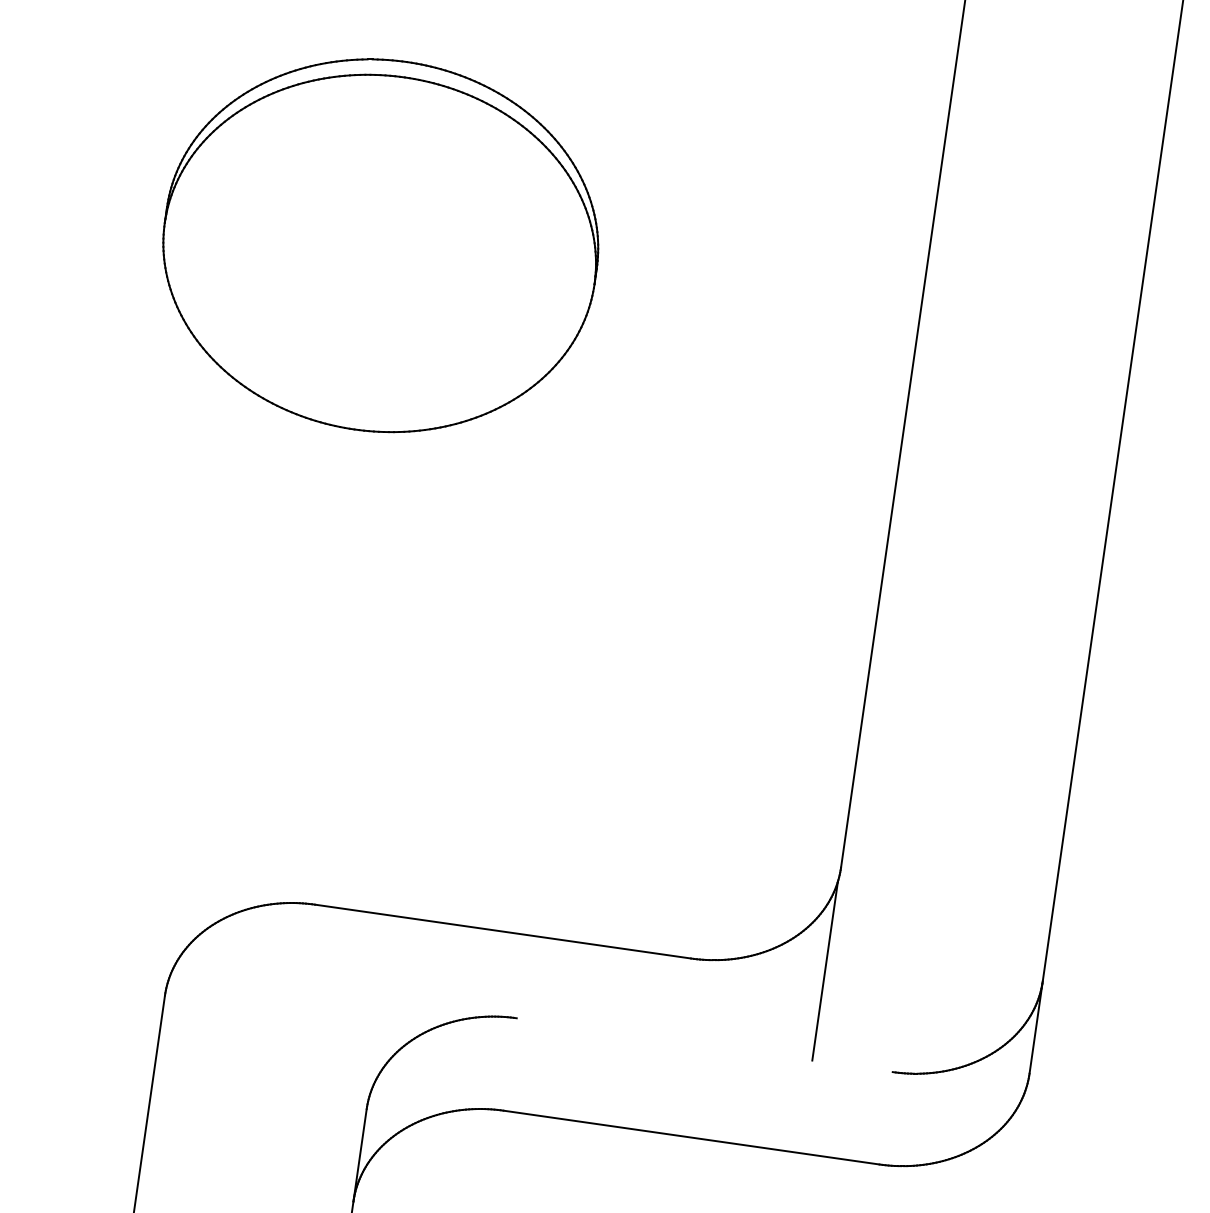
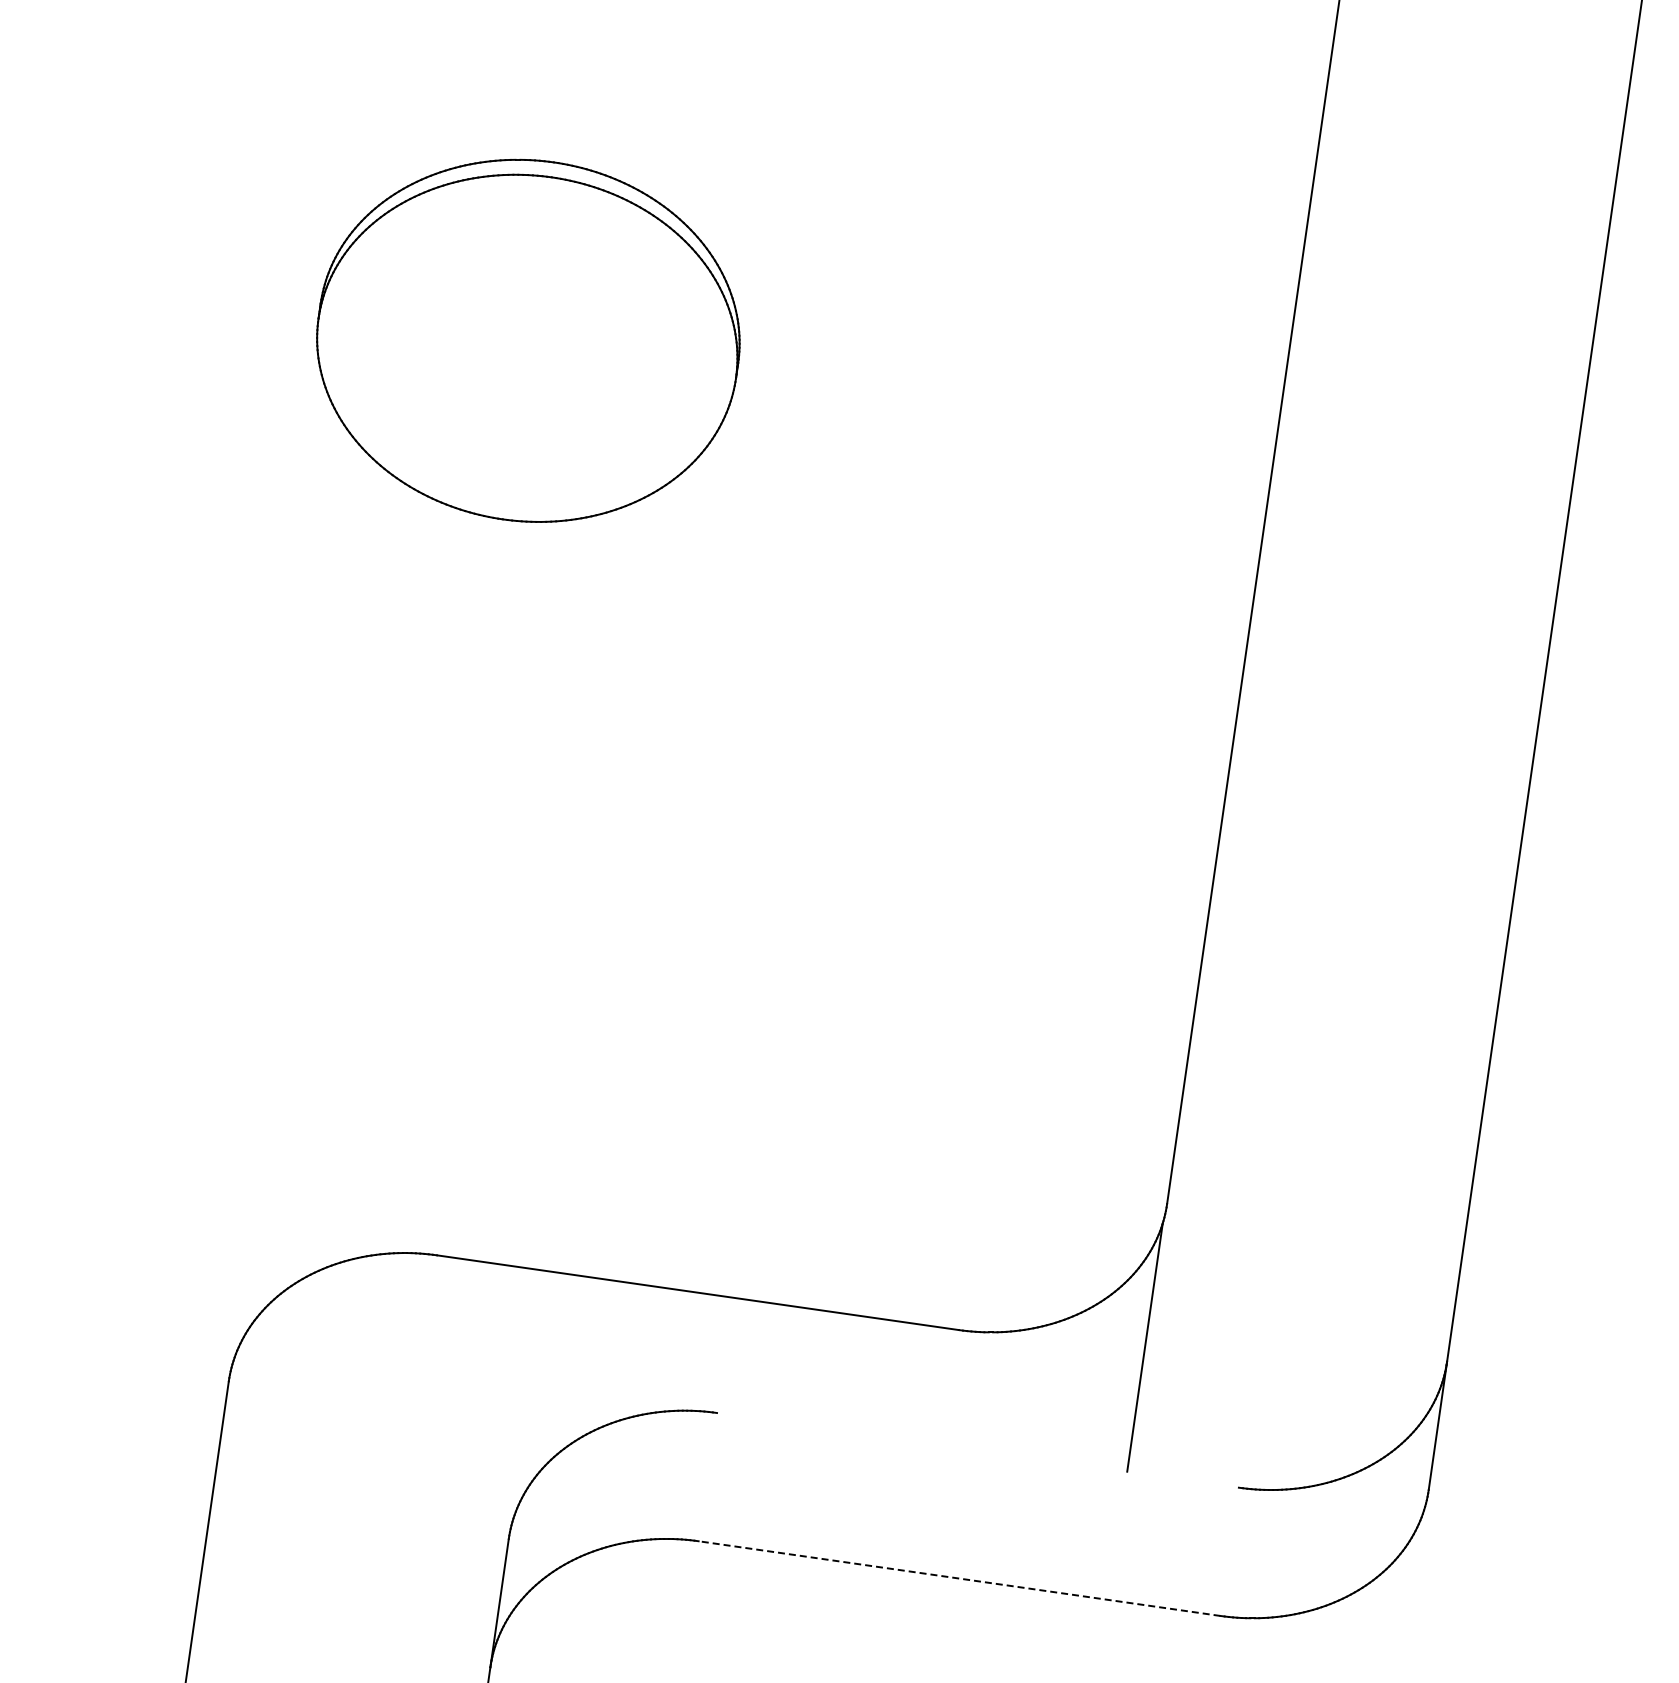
part: (380, 245) -> (528, 340), size x0.7
line: (691, 1137) -> (959, 1578), solid -> dashed

